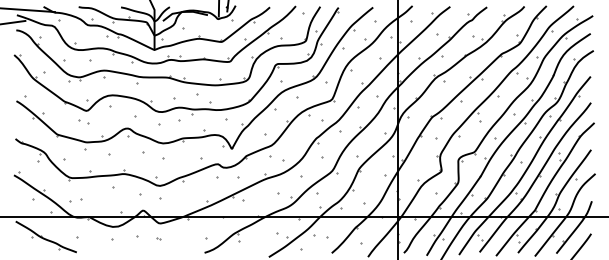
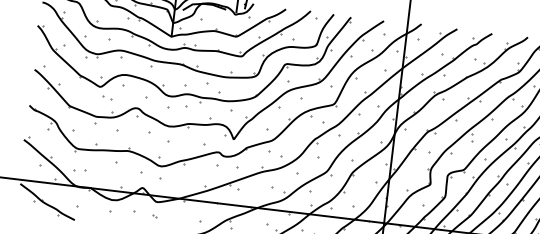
part: (83, 121) -> (106, 97), moved

